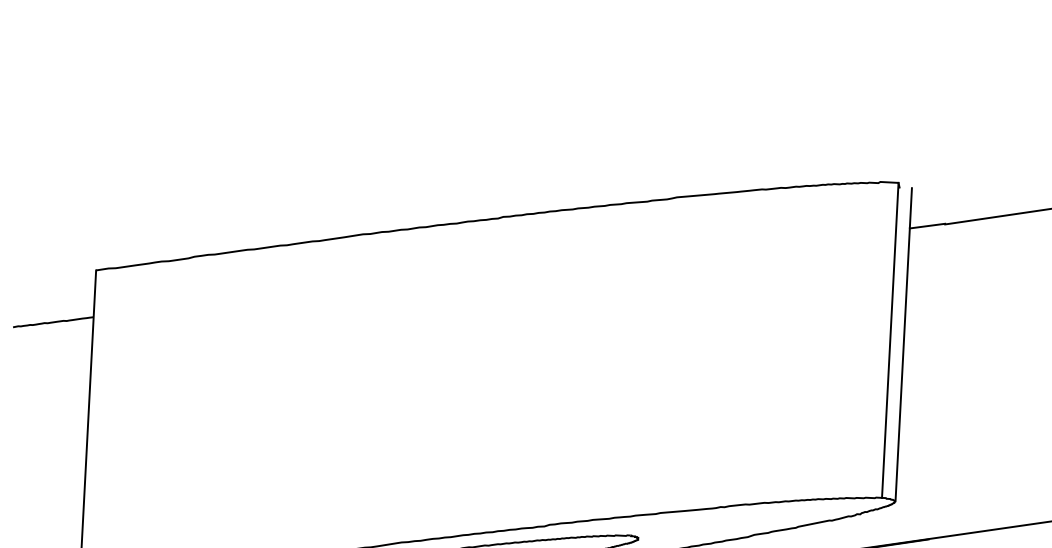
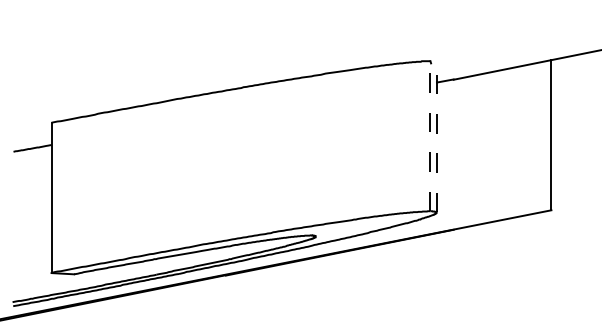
line: (890, 338) -> (430, 135), solid -> dashed
line: (902, 343) -> (436, 137), solid -> dashed

